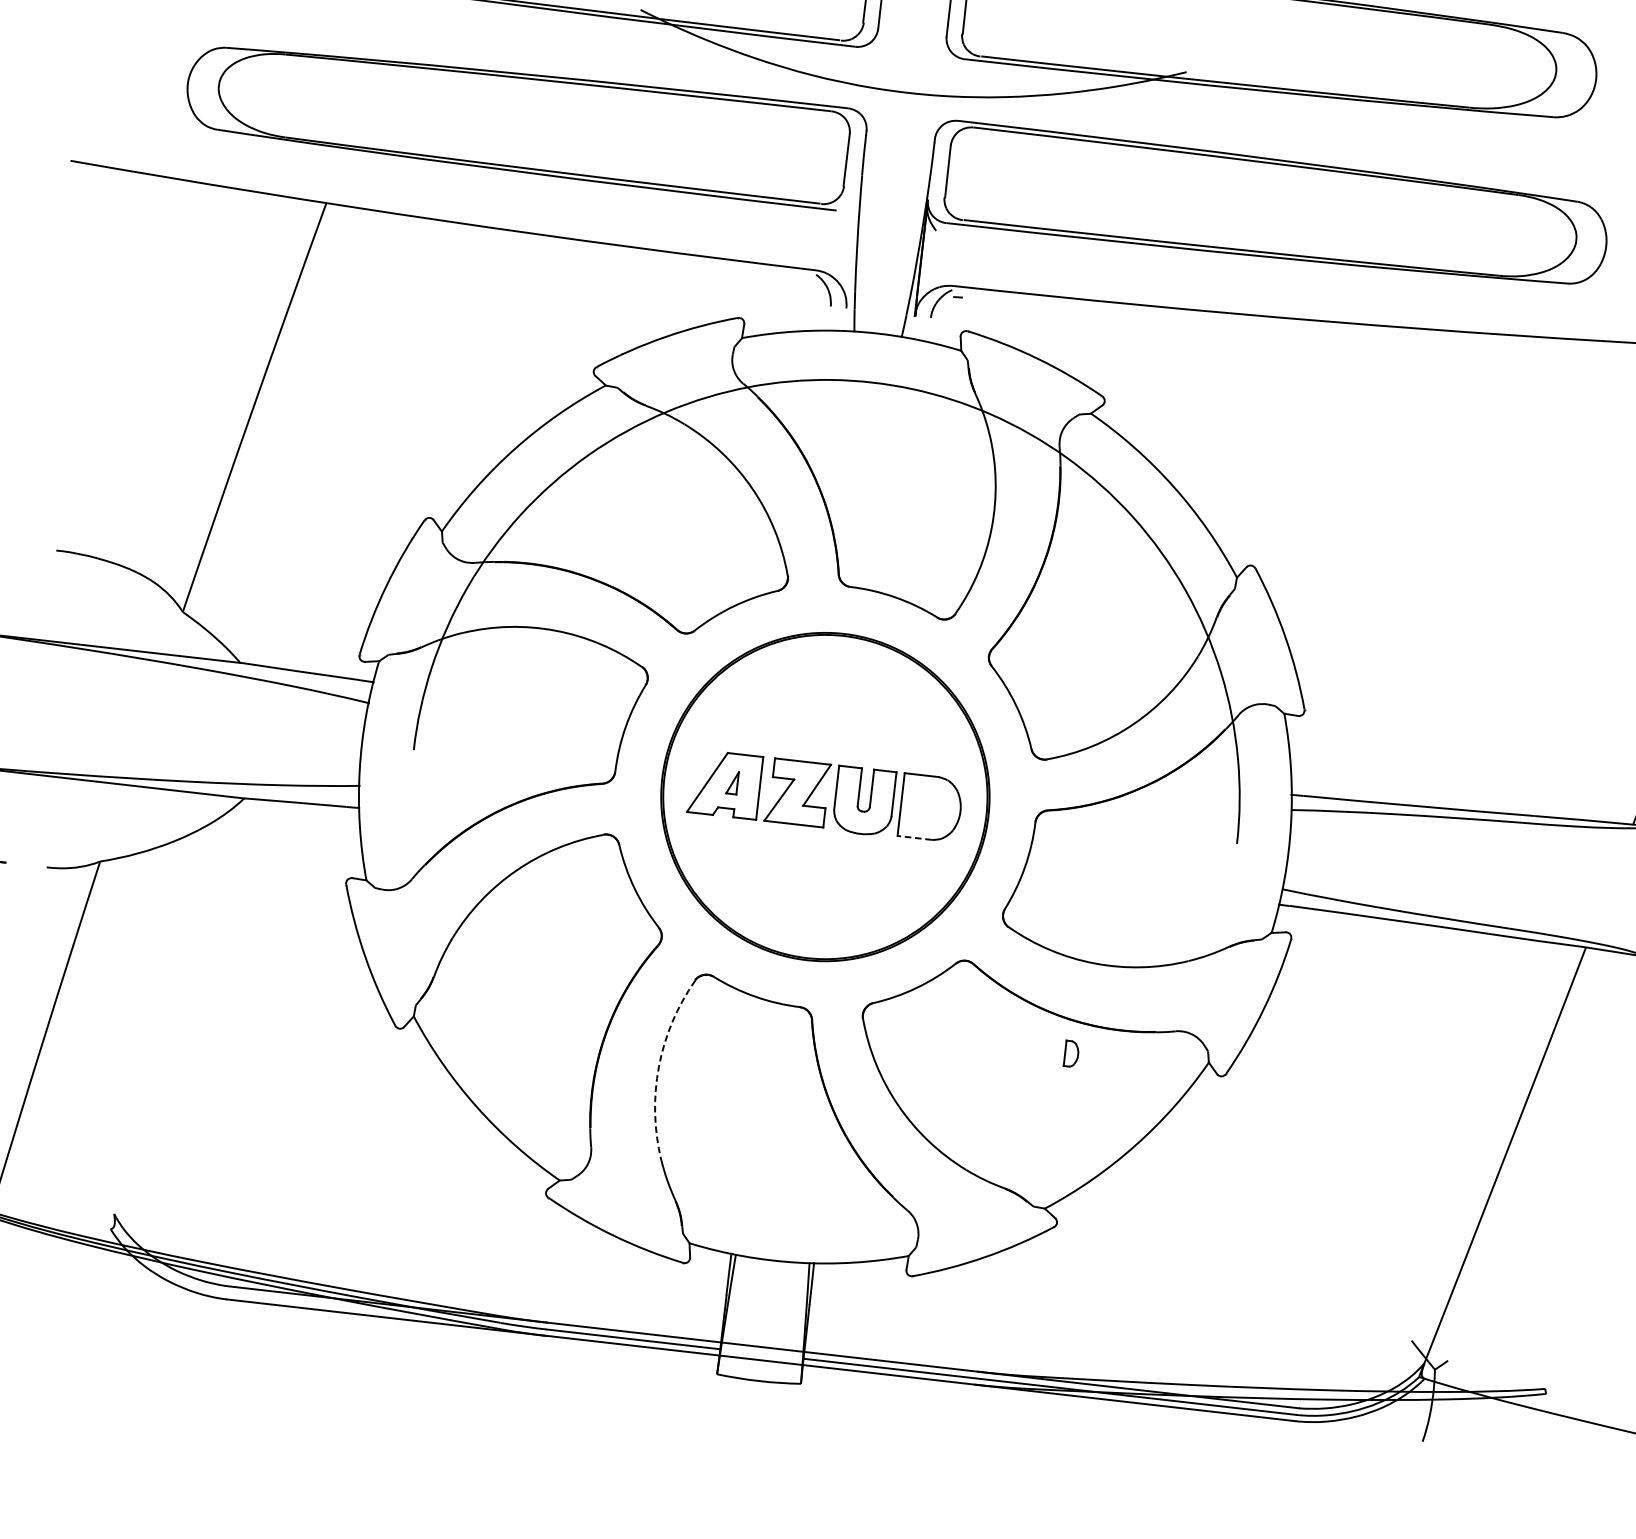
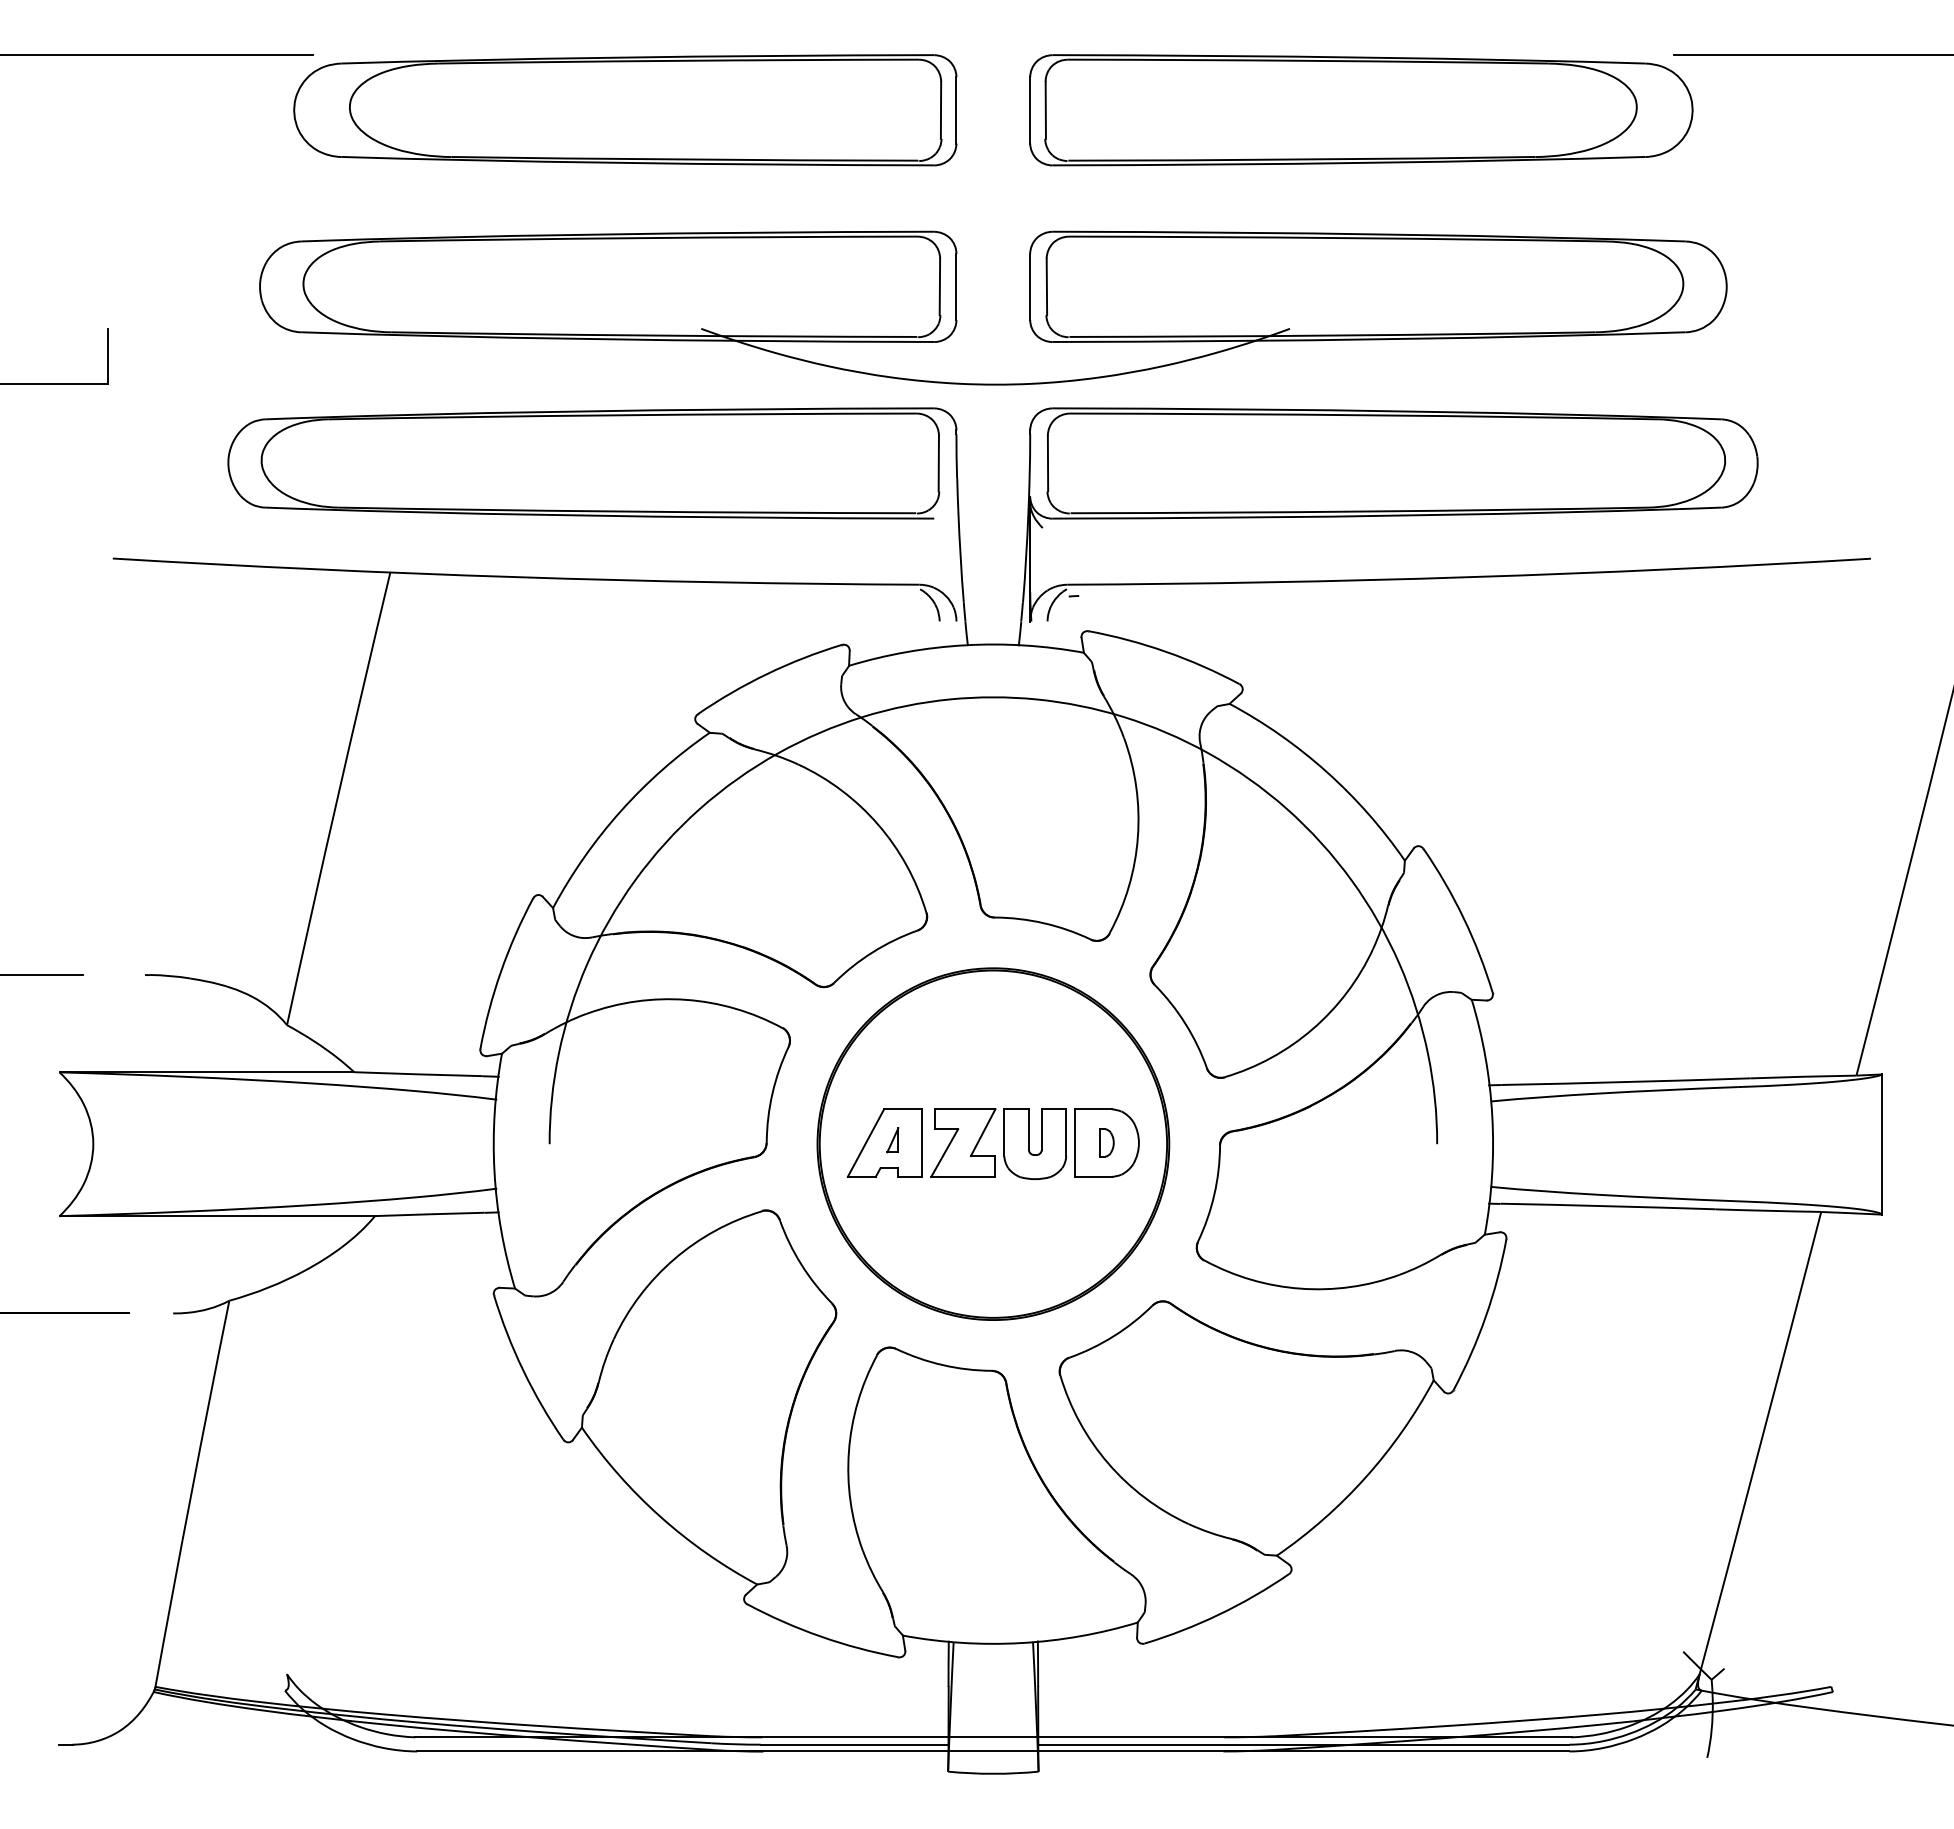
line: (913, 837) -> (1092, 1176), dashed -> solid
part: (1071, 1053) -> (1106, 1142), moved
arc: (658, 1066) -> (848, 1451), dashed -> solid

